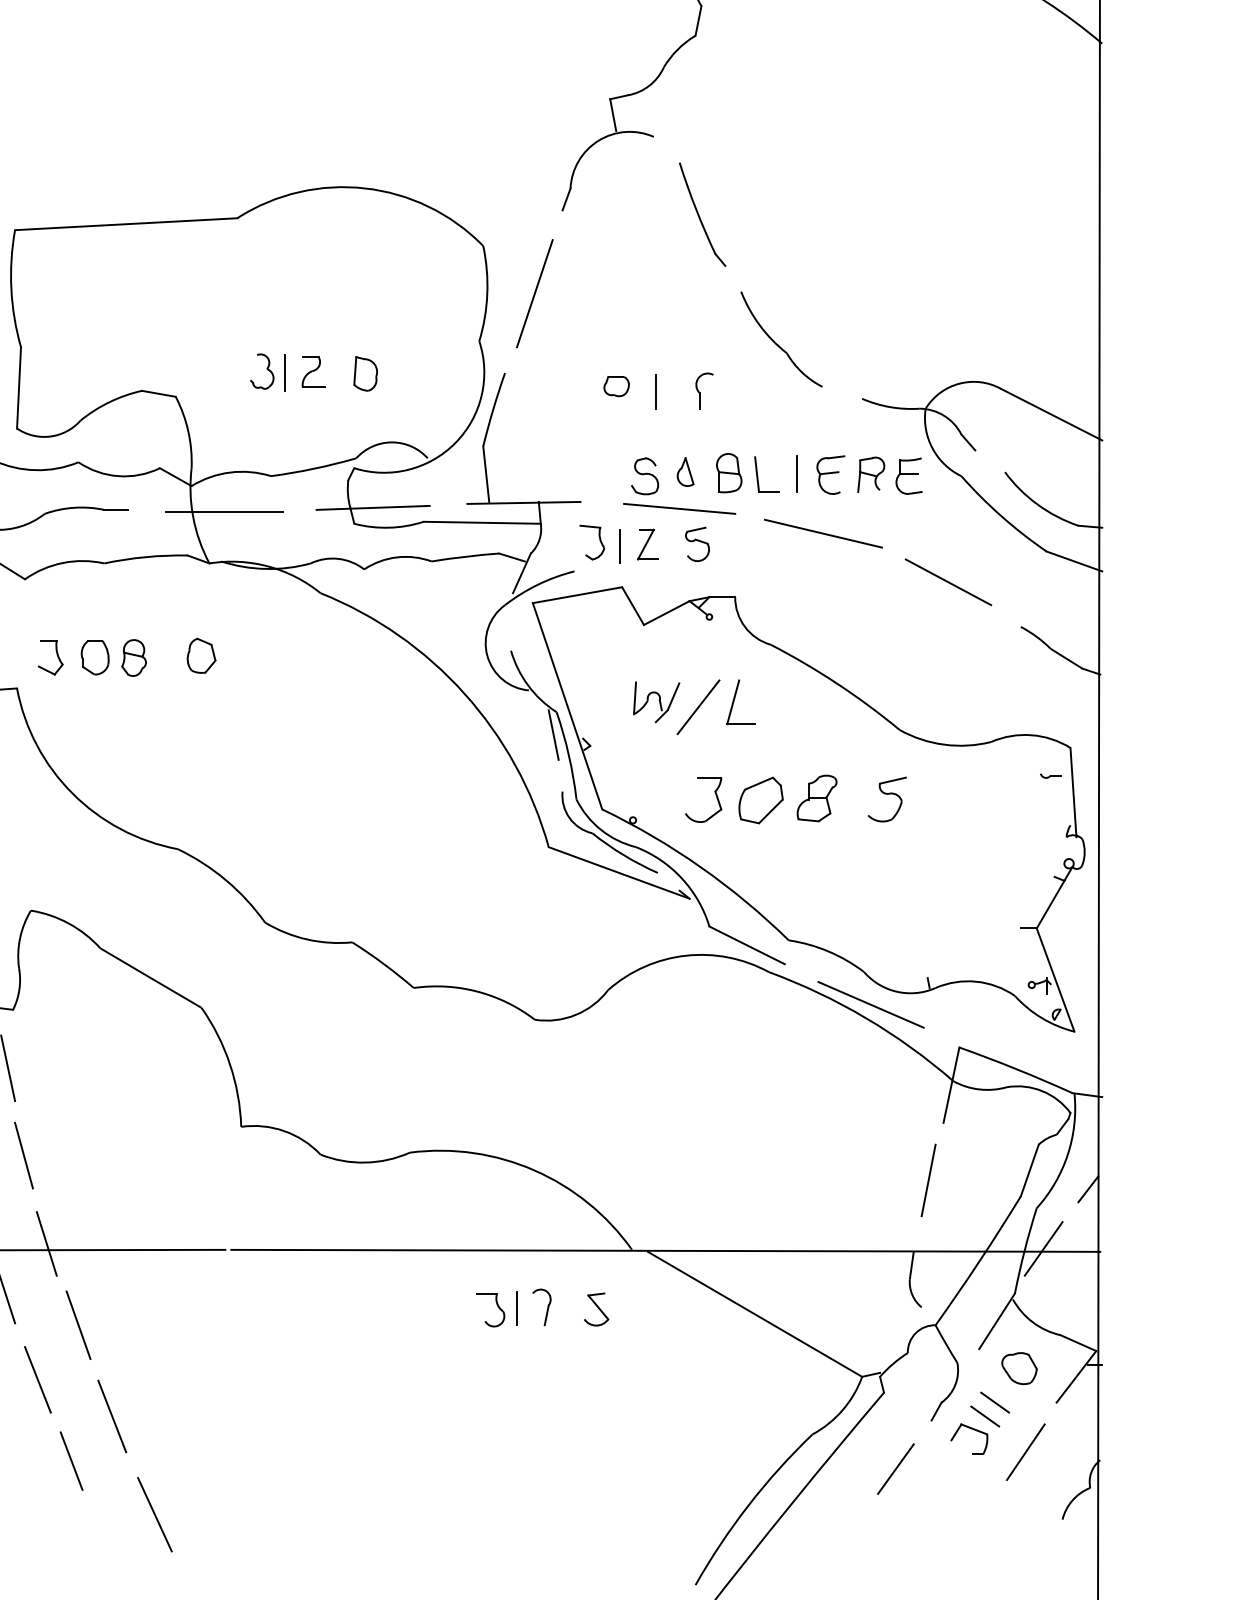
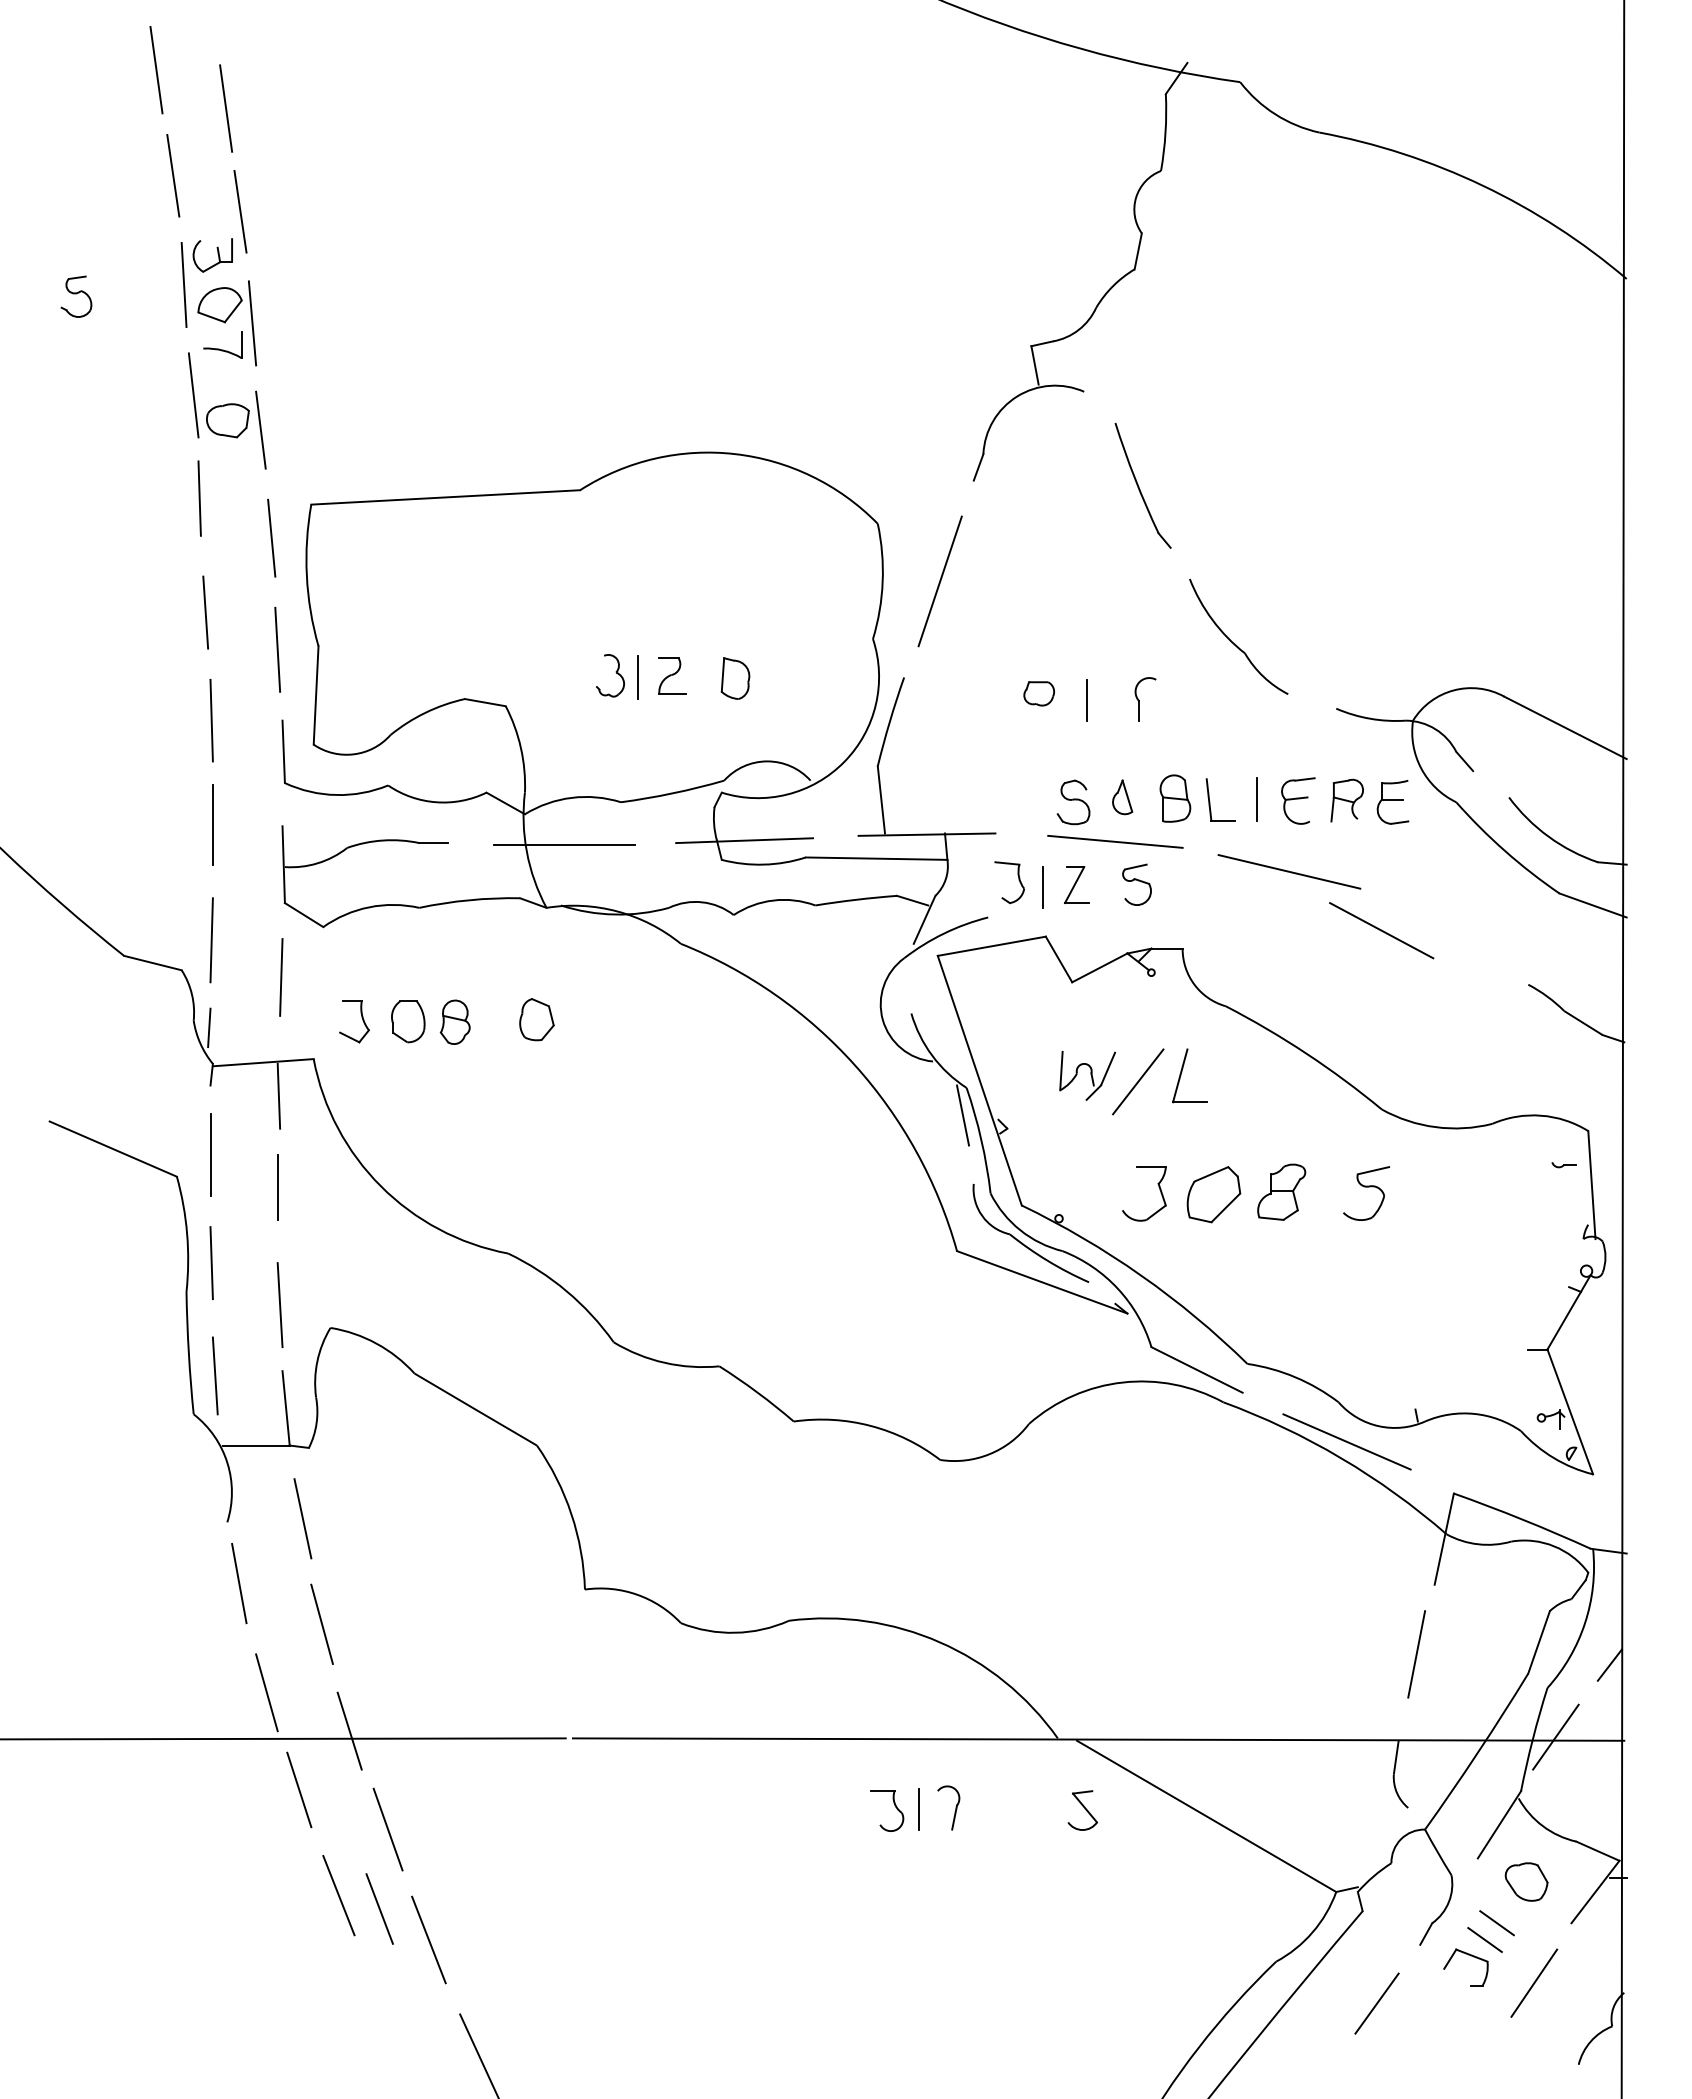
line: (948, 582) -> (1381, 930), moved
part: (596, 1309) -> (1082, 1810), moved
line: (71, 1460) -> (379, 1908), moved

